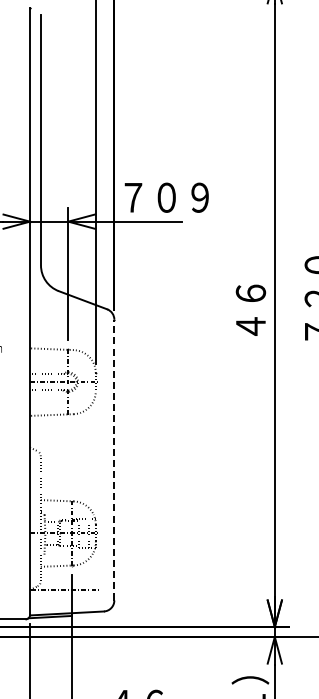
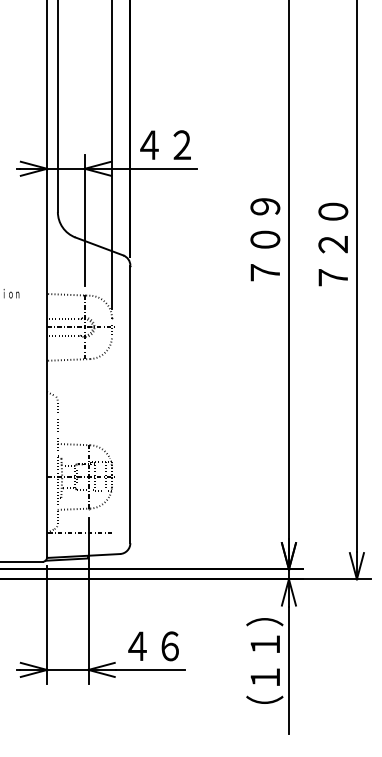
text: (166, 198) -> (181, 145), ７０９ -> ４２
text: (251, 293) -> (265, 239), ４６ -> ７０９
line: (114, 460) -> (130, 404), dashed -> solid

